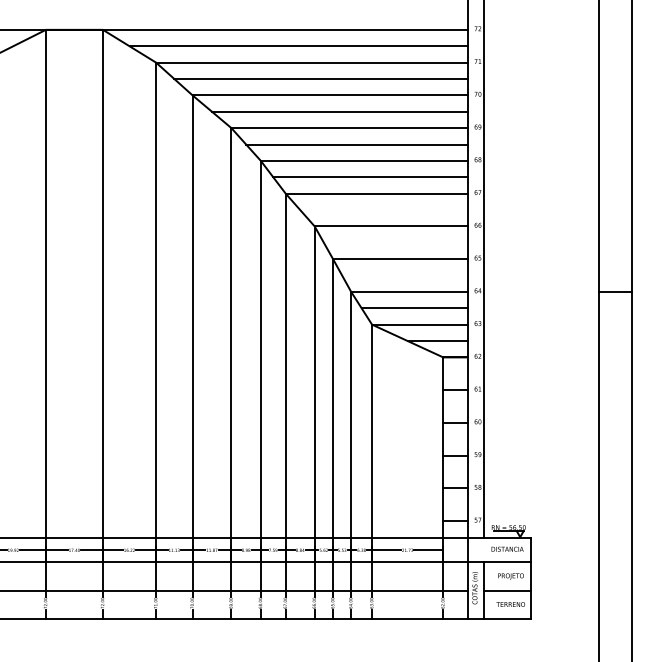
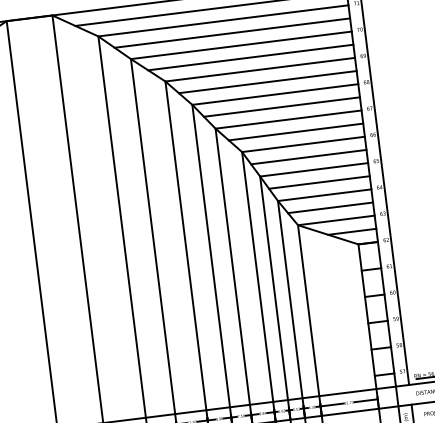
line: (383, 210) -> (295, 132), added
line: (395, 242) -> (308, 156), added
line: (404, 275) -> (319, 182), added

